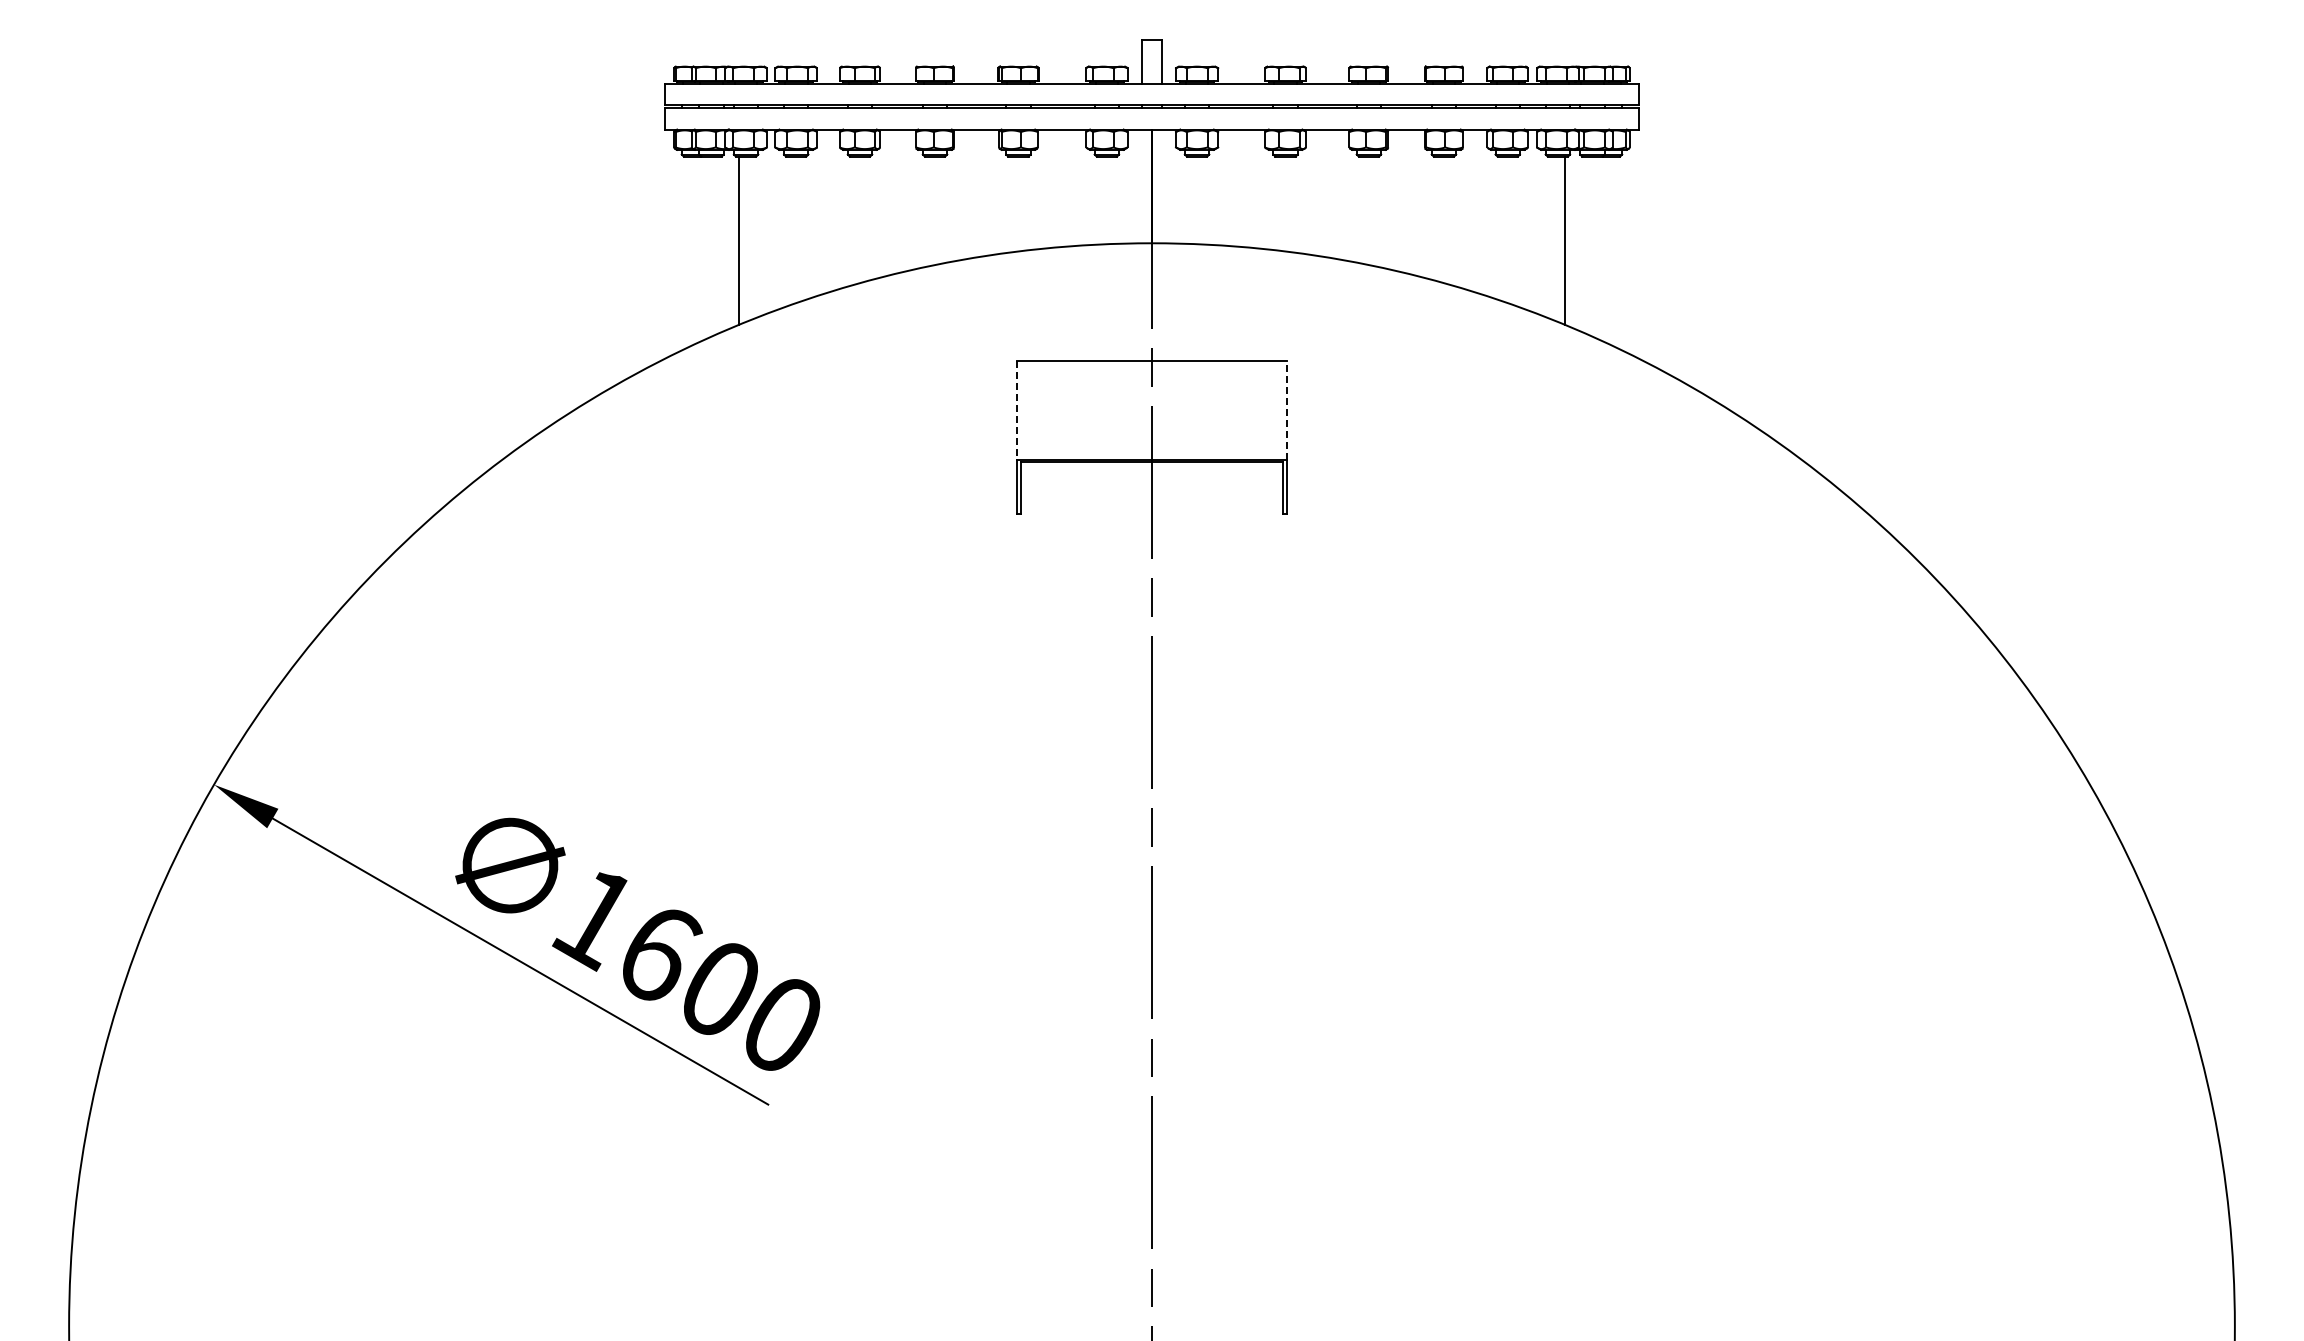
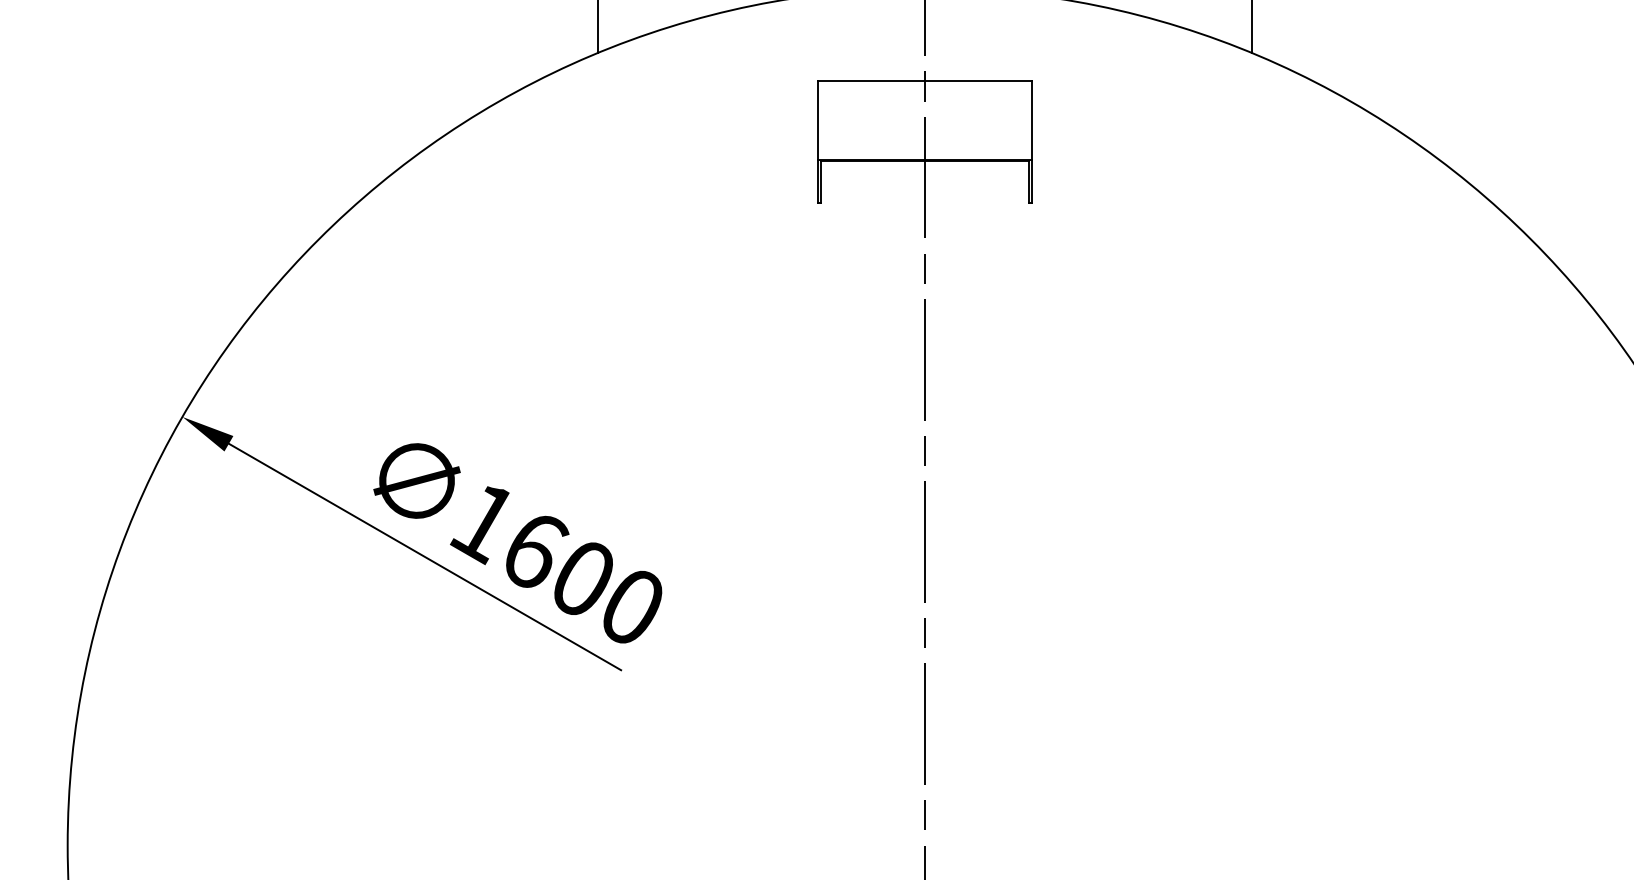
line: (1016, 410) -> (817, 120), dashed -> solid
line: (1287, 410) -> (1032, 120), dashed -> solid

